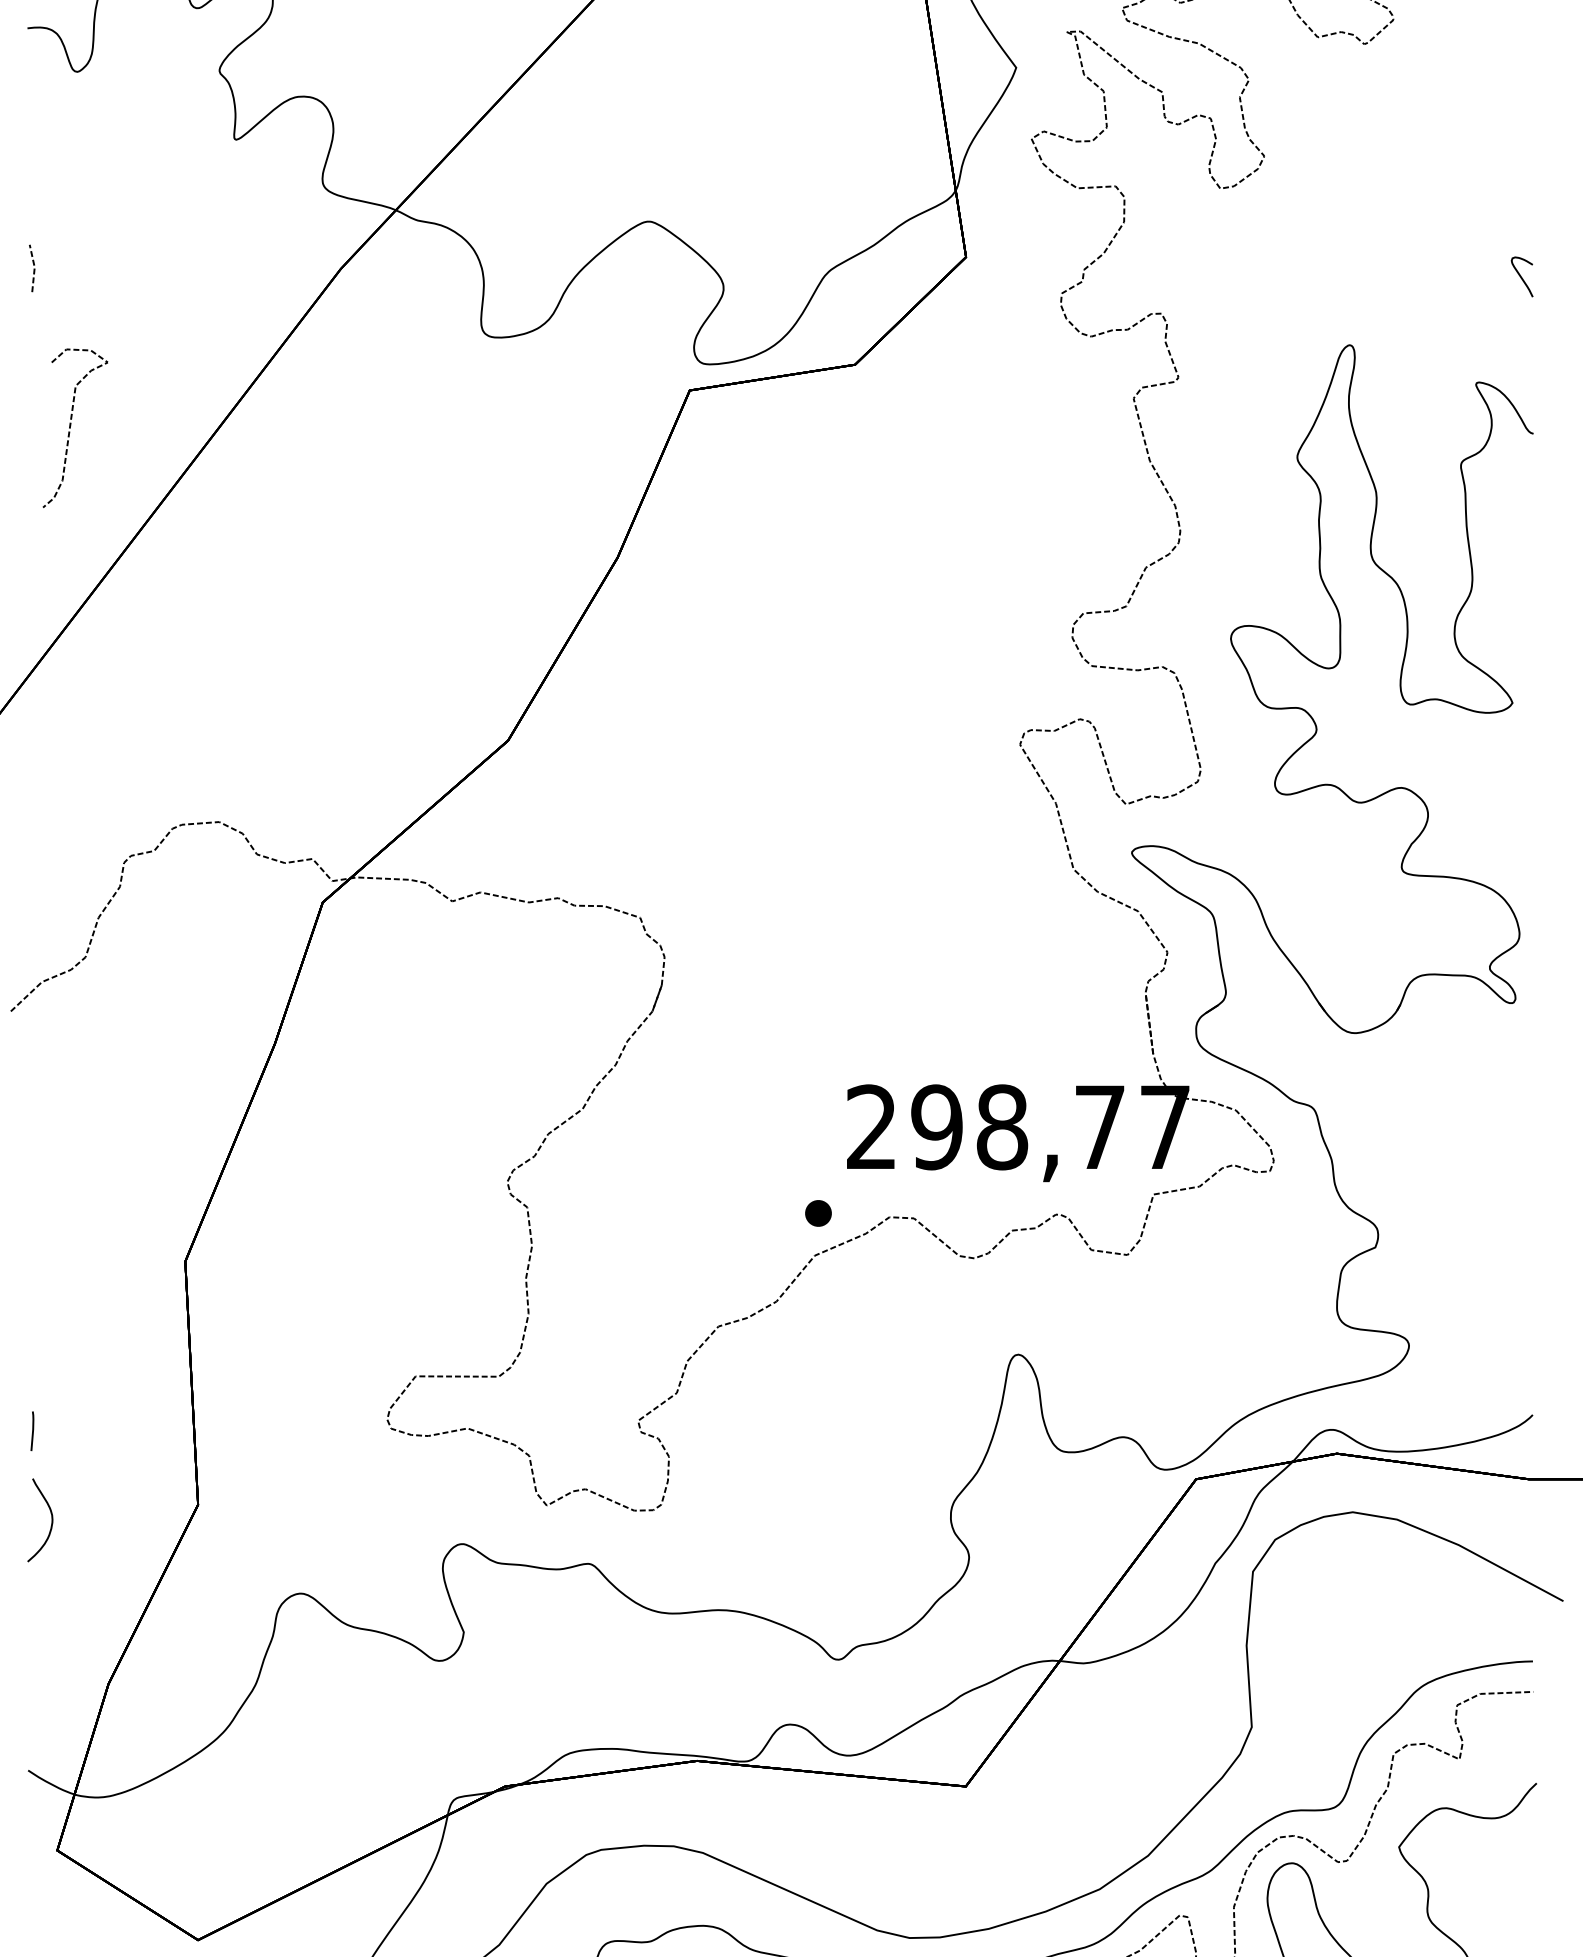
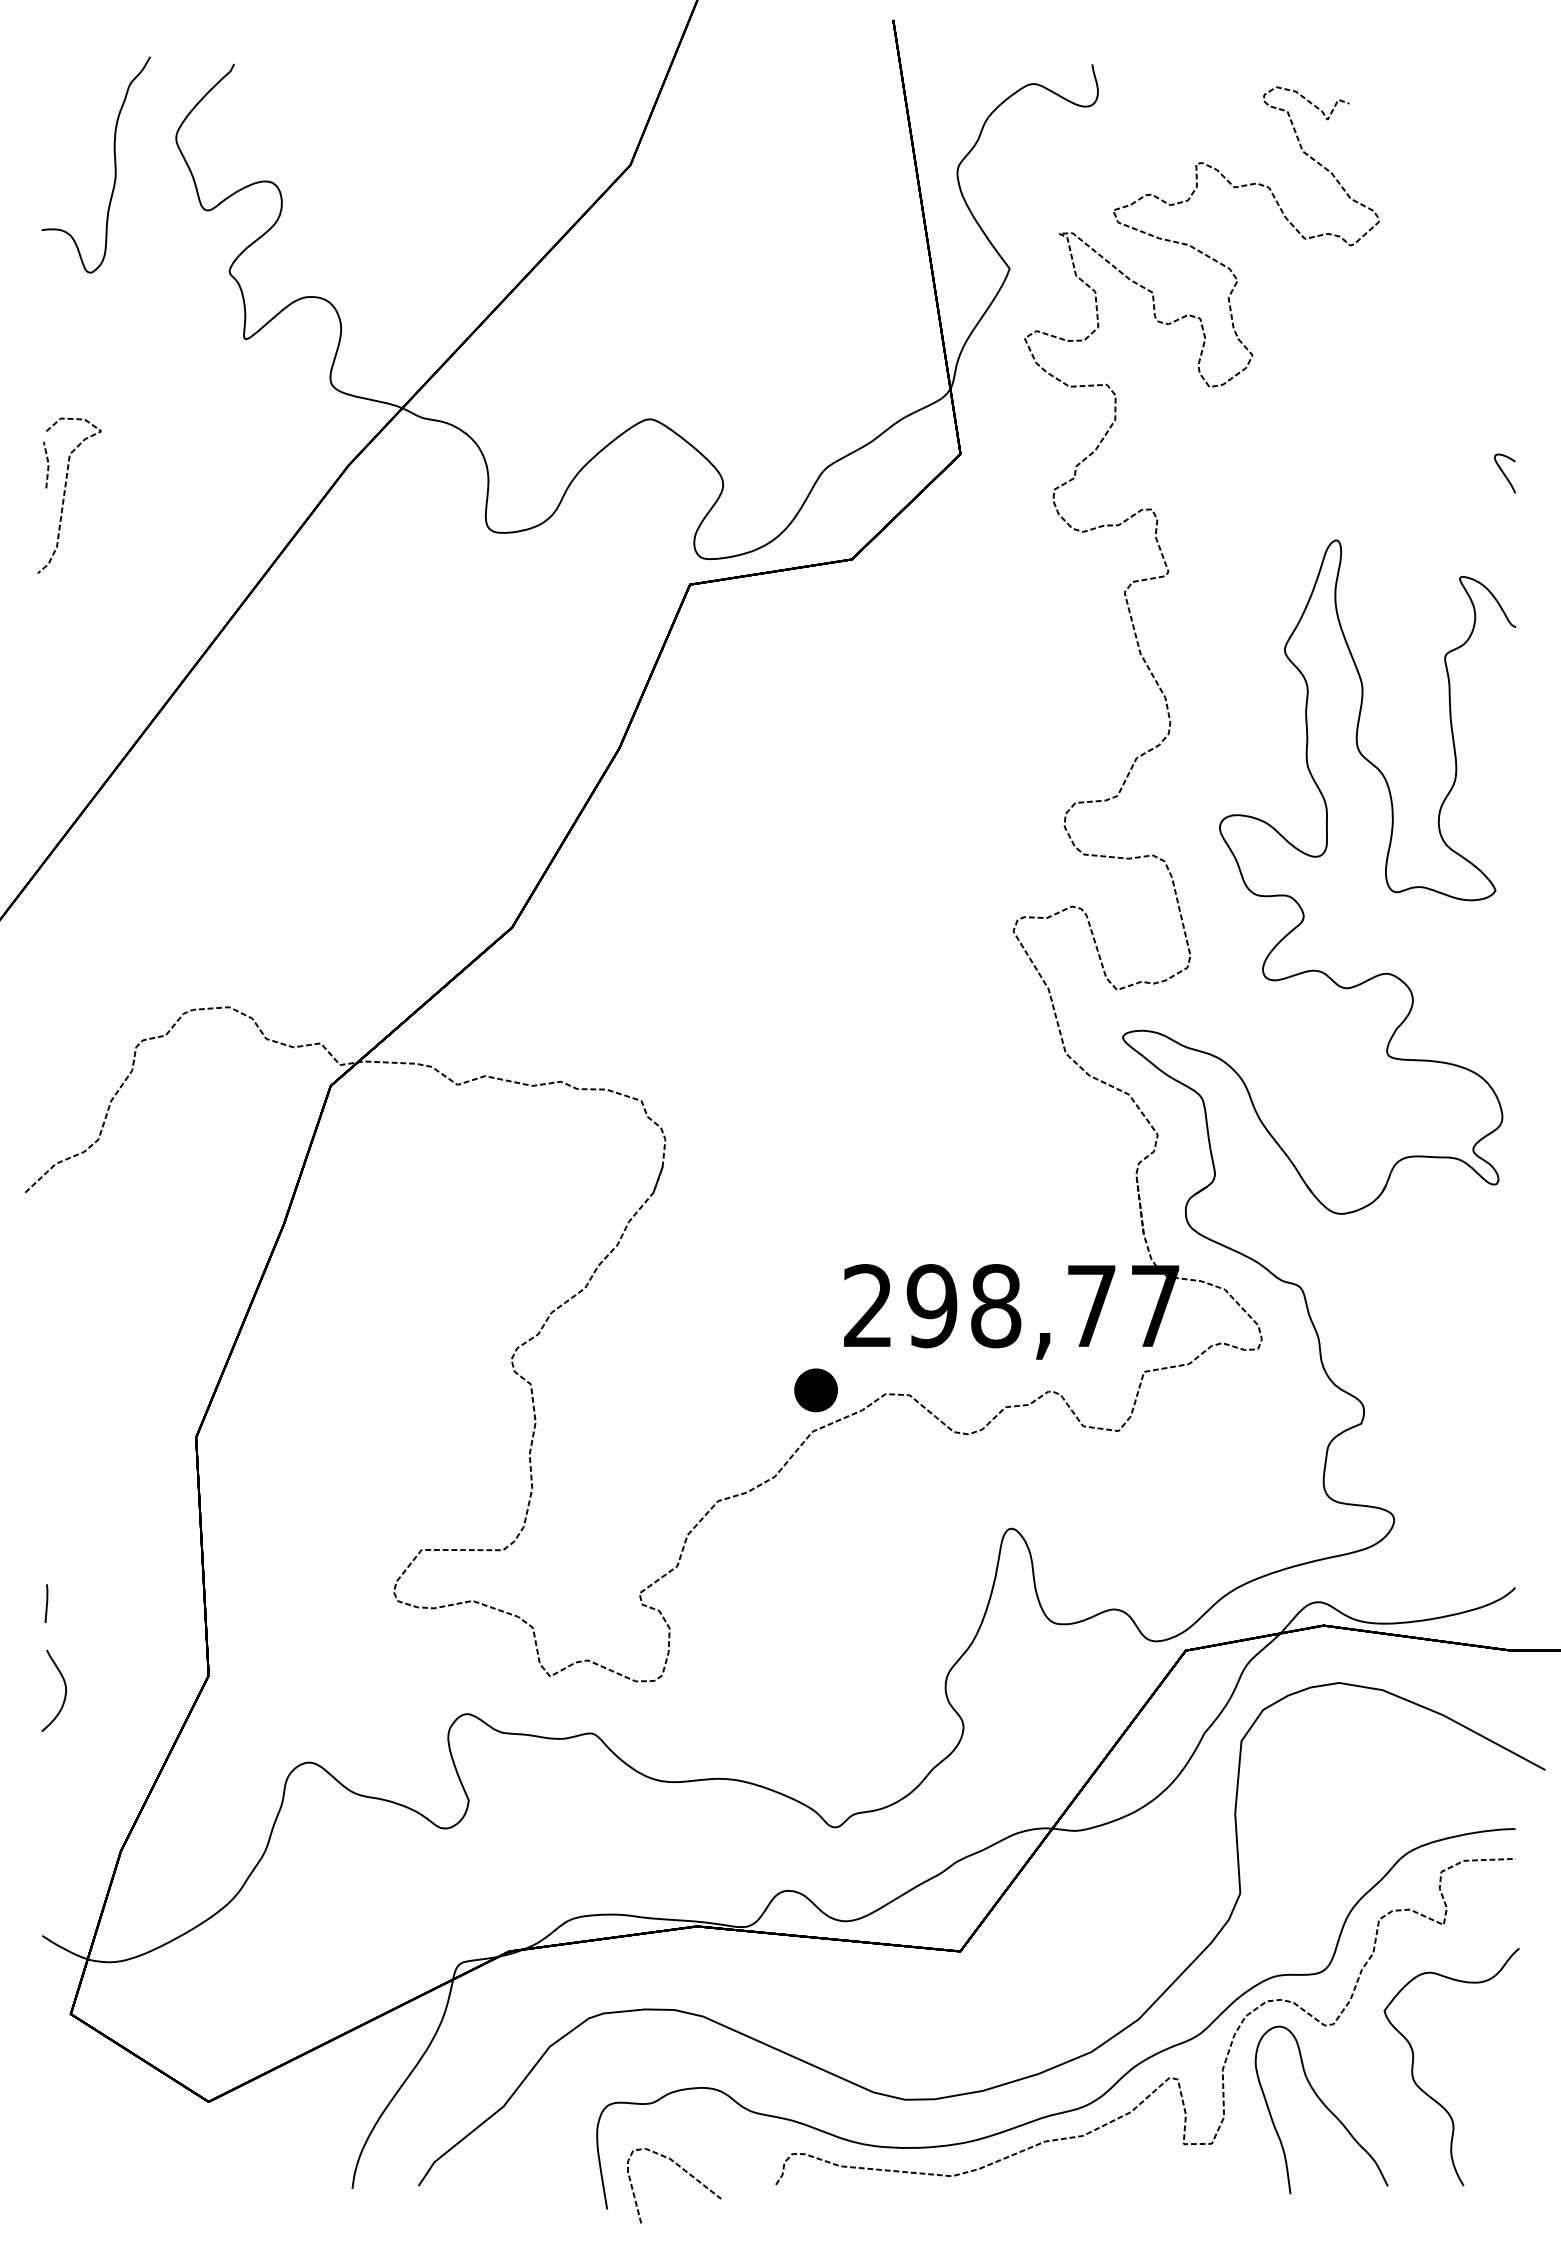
curve: (71, 427) -> (65, 494), moved
part: (817, 1213) -> (815, 1390), size x1.67

